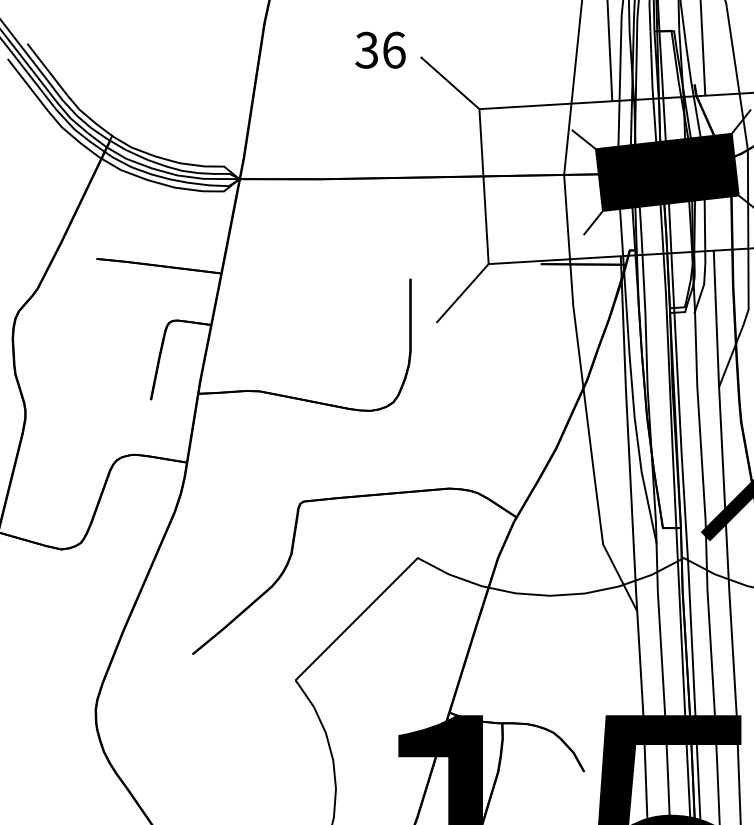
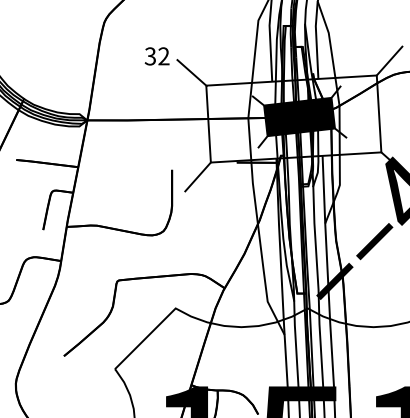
text: (393, 50) -> (163, 56), 36 -> 32

